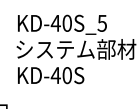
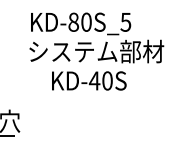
text: (55, 22) -> (73, 21), KD-40S_5 -> KD-80S_5
text: (51, 75) -> (89, 80), moved

